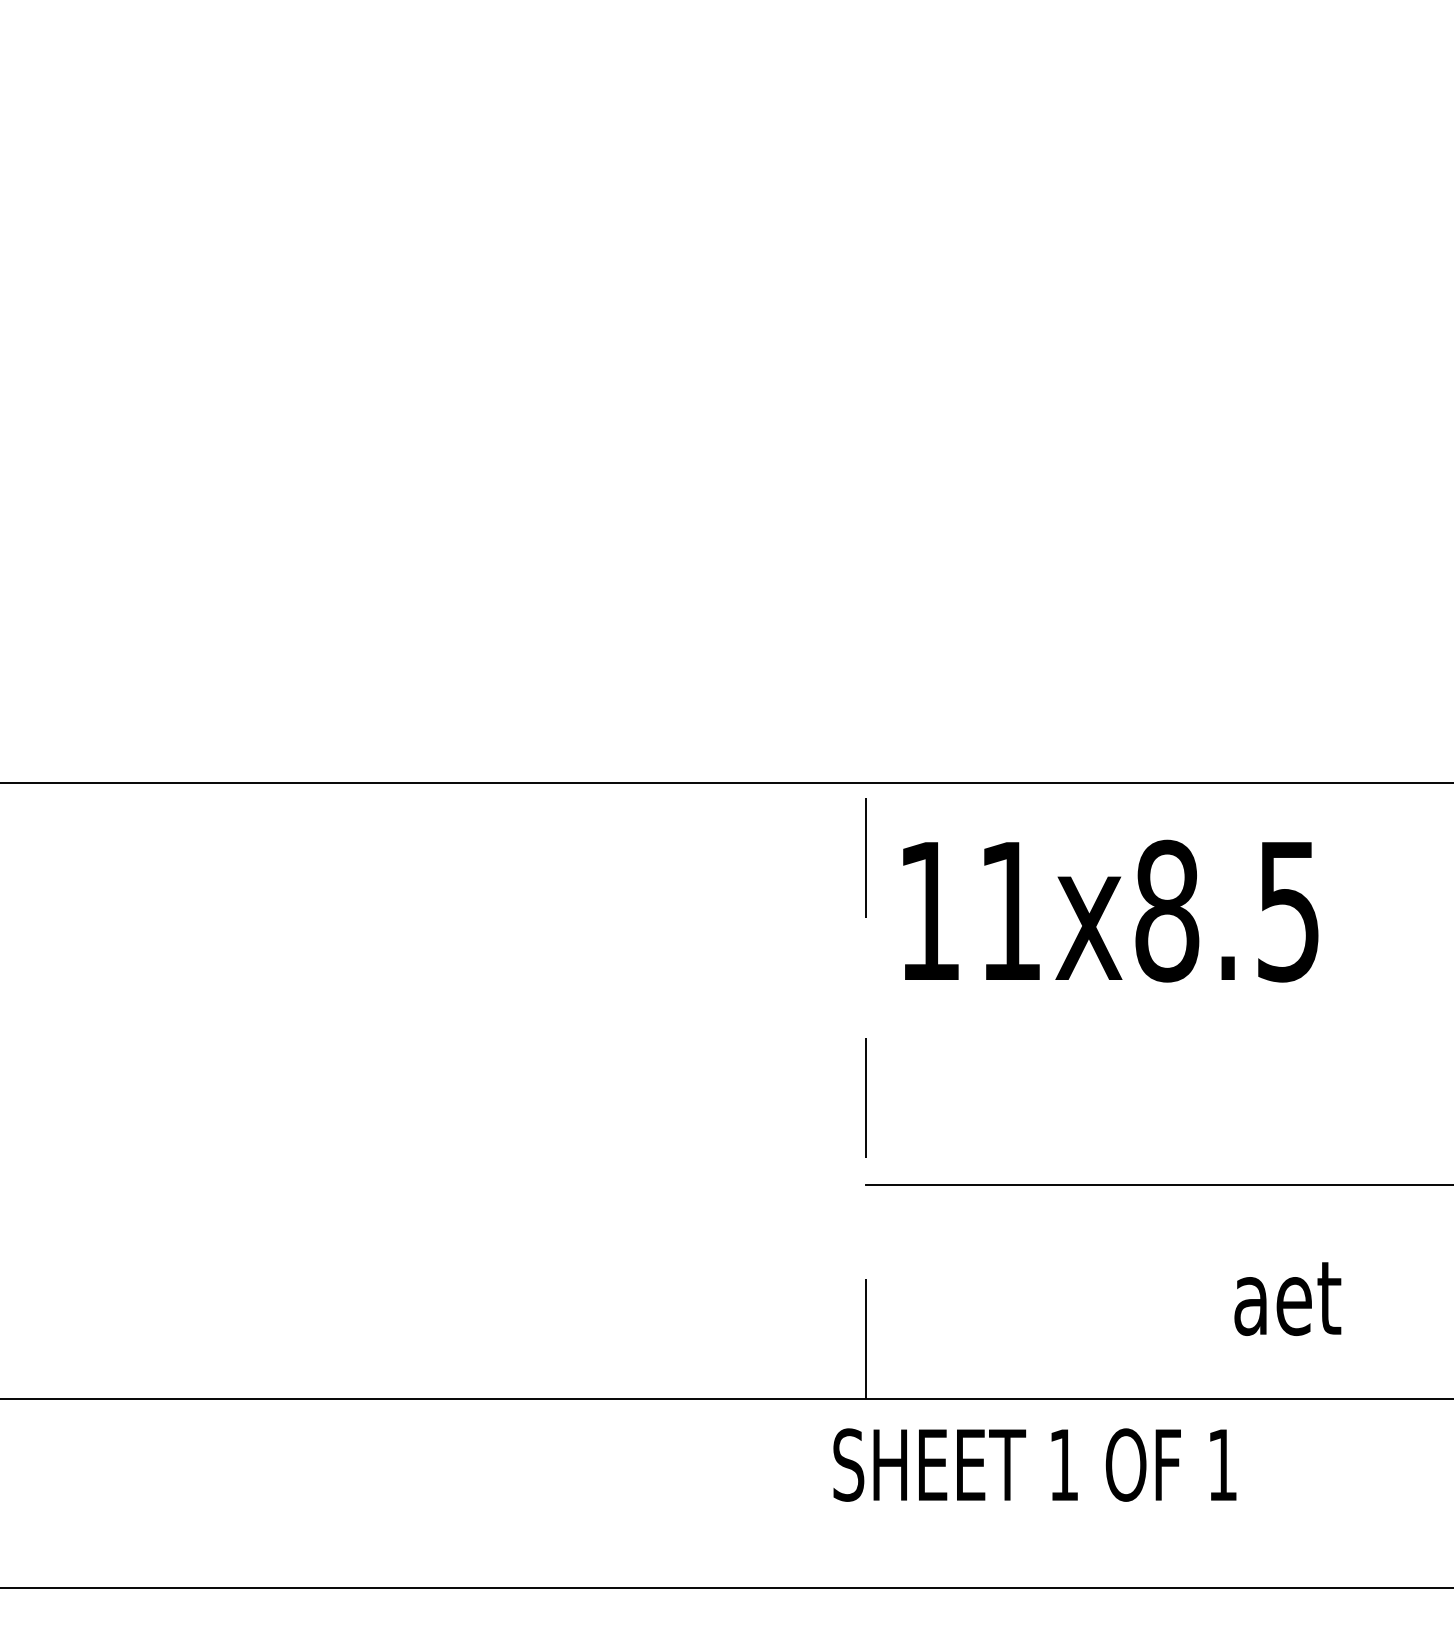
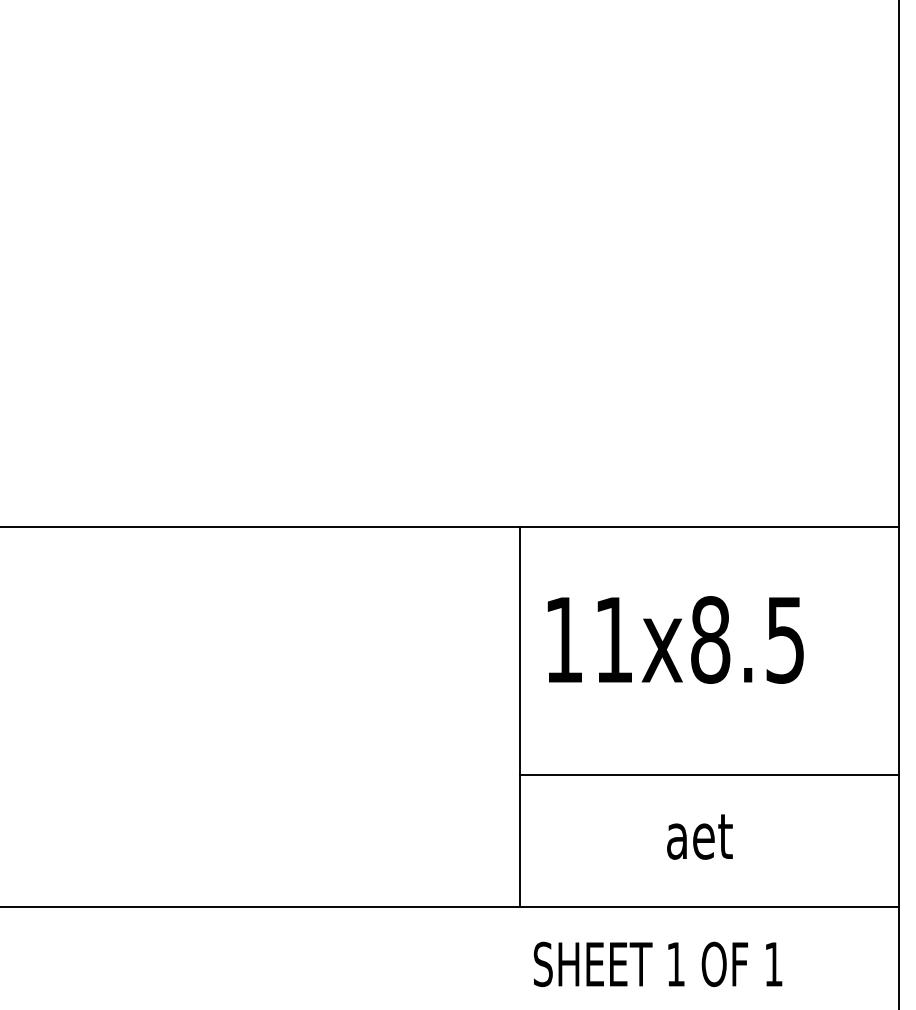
text: (1110, 910) -> (675, 639), moved
line: (865, 1090) -> (519, 716), dashed -> solid
text: (1287, 1298) -> (699, 836), moved
text: (1034, 1465) -> (657, 964), moved

